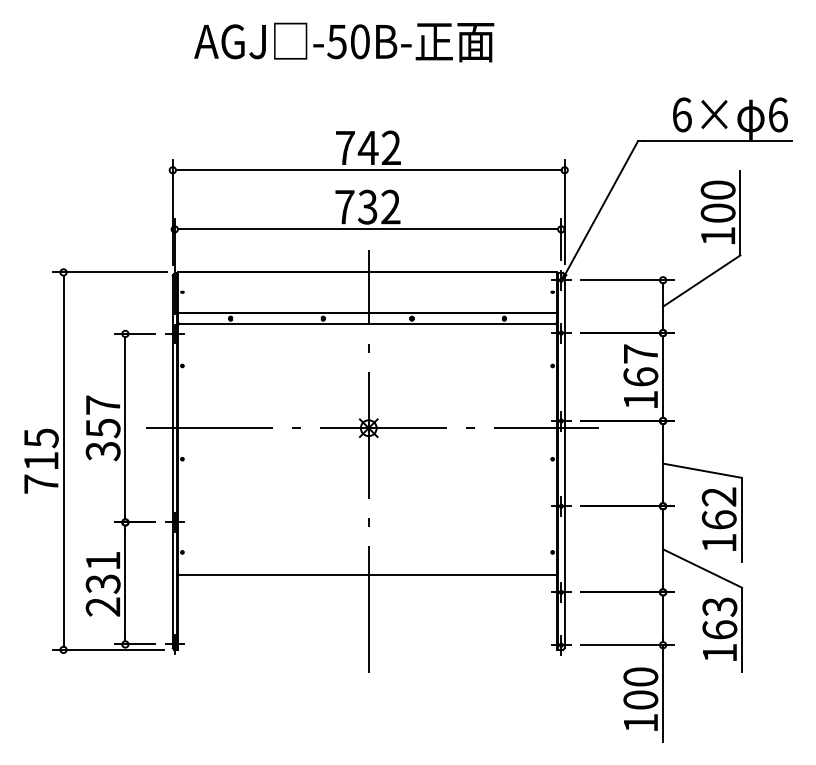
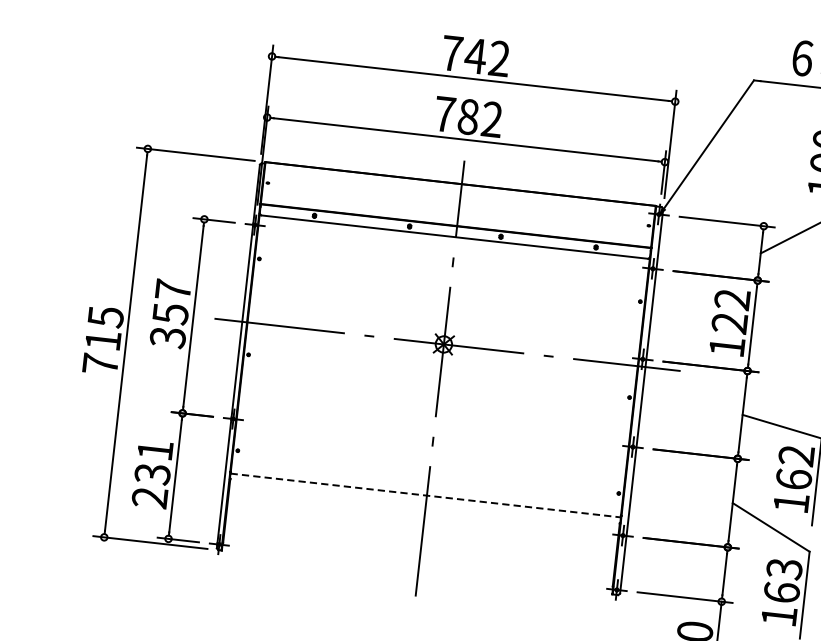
text: (367, 206) -> (468, 116), 732 -> 782
text: (640, 365) -> (730, 311), 167 -> 122
line: (367, 575) -> (425, 495), solid -> dashed

